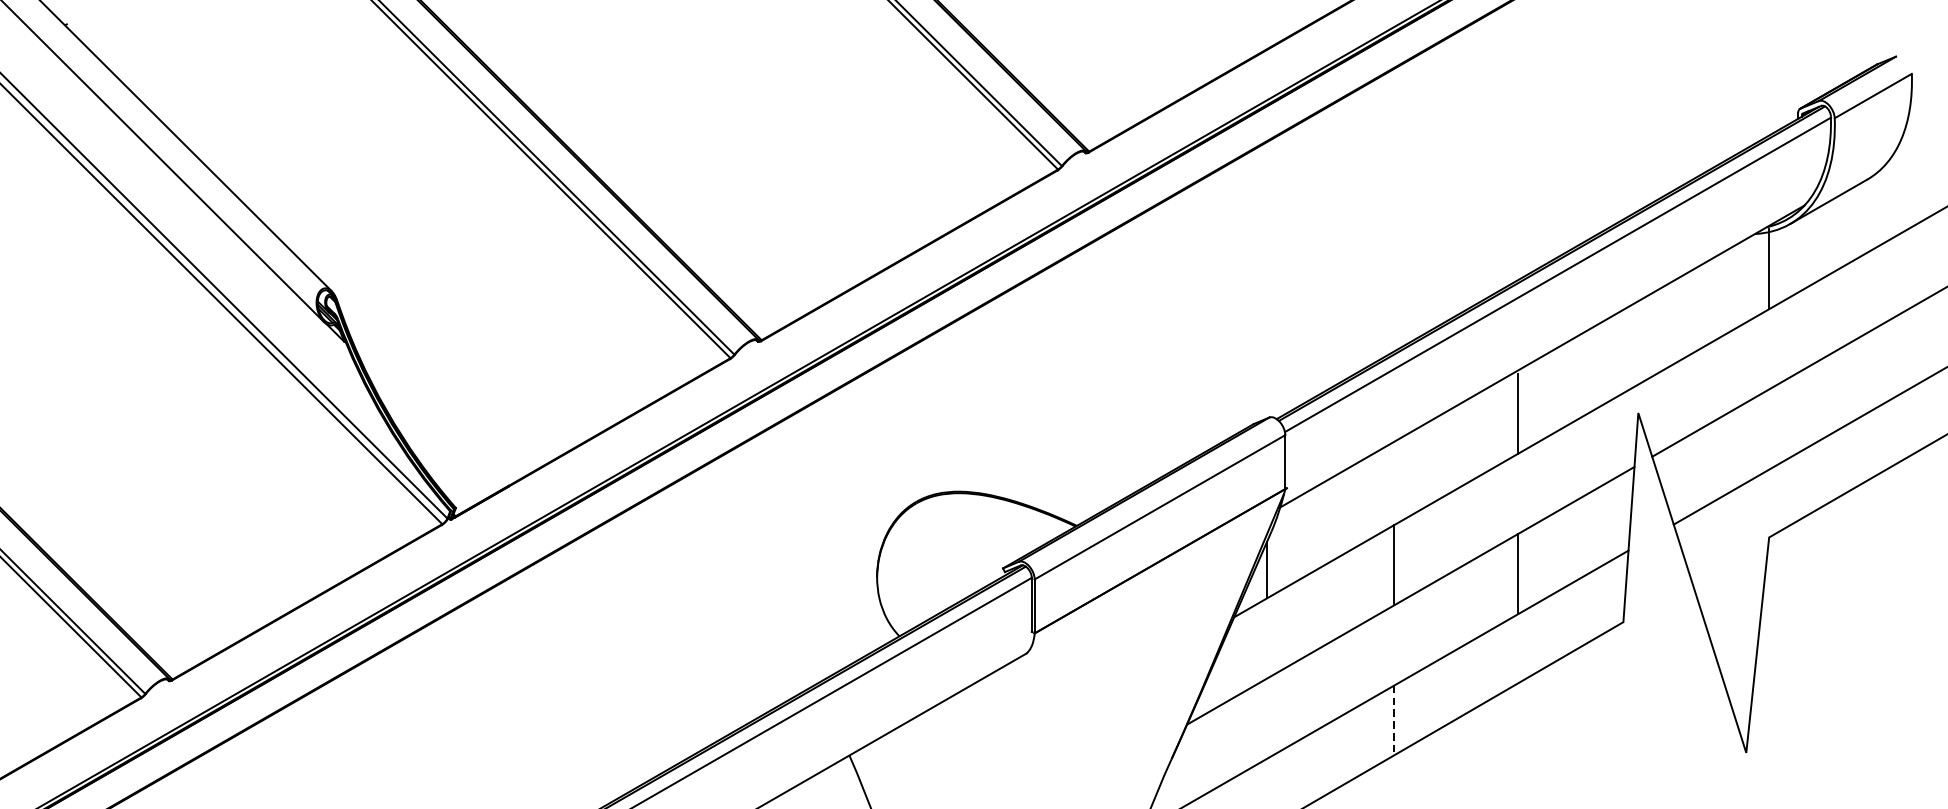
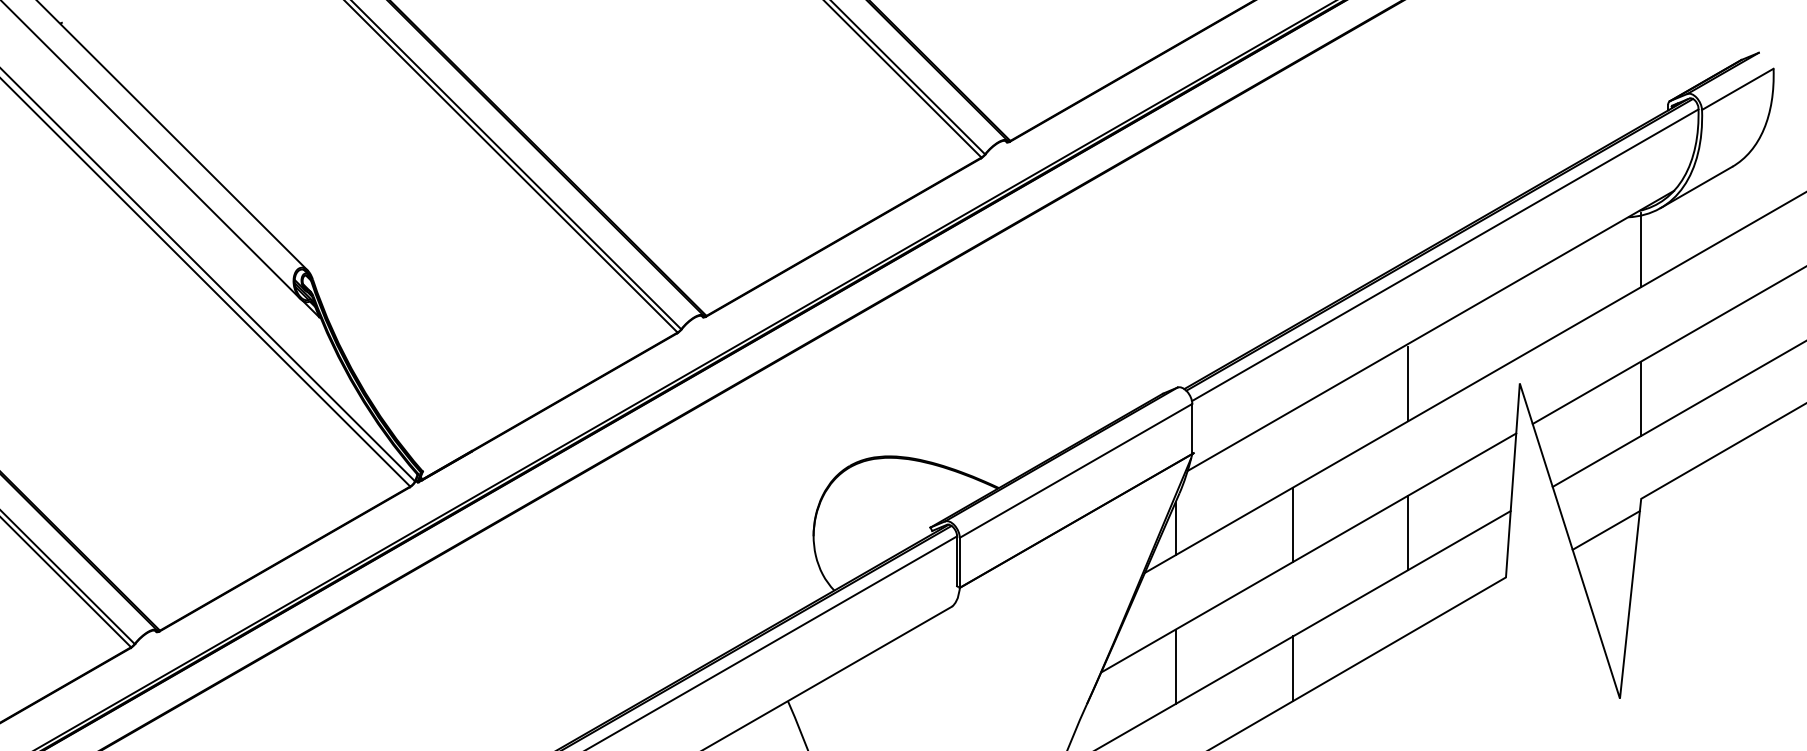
line: (1768, 429) -> (1640, 398), added
line: (1730, 571) -> (1605, 530), added
line: (1267, 718) -> (1175, 666), added
line: (1394, 721) -> (1293, 669), dashed -> solid

